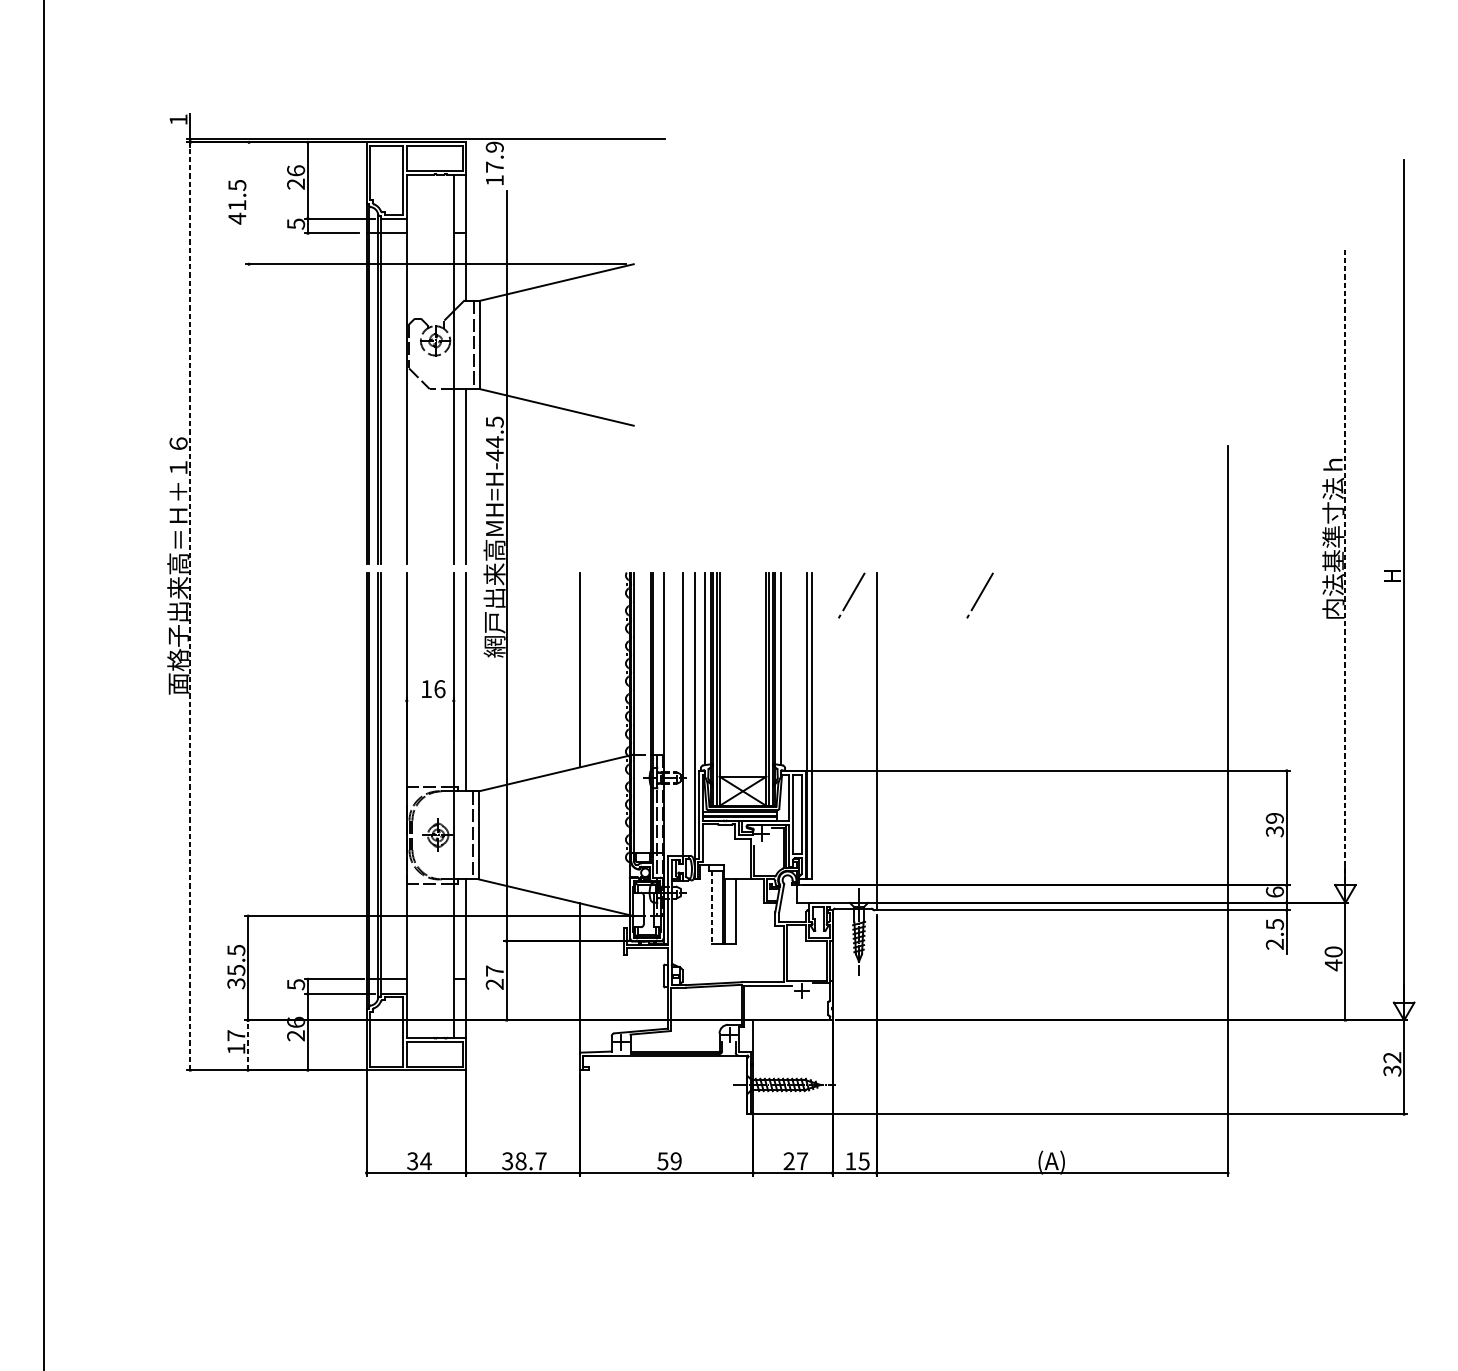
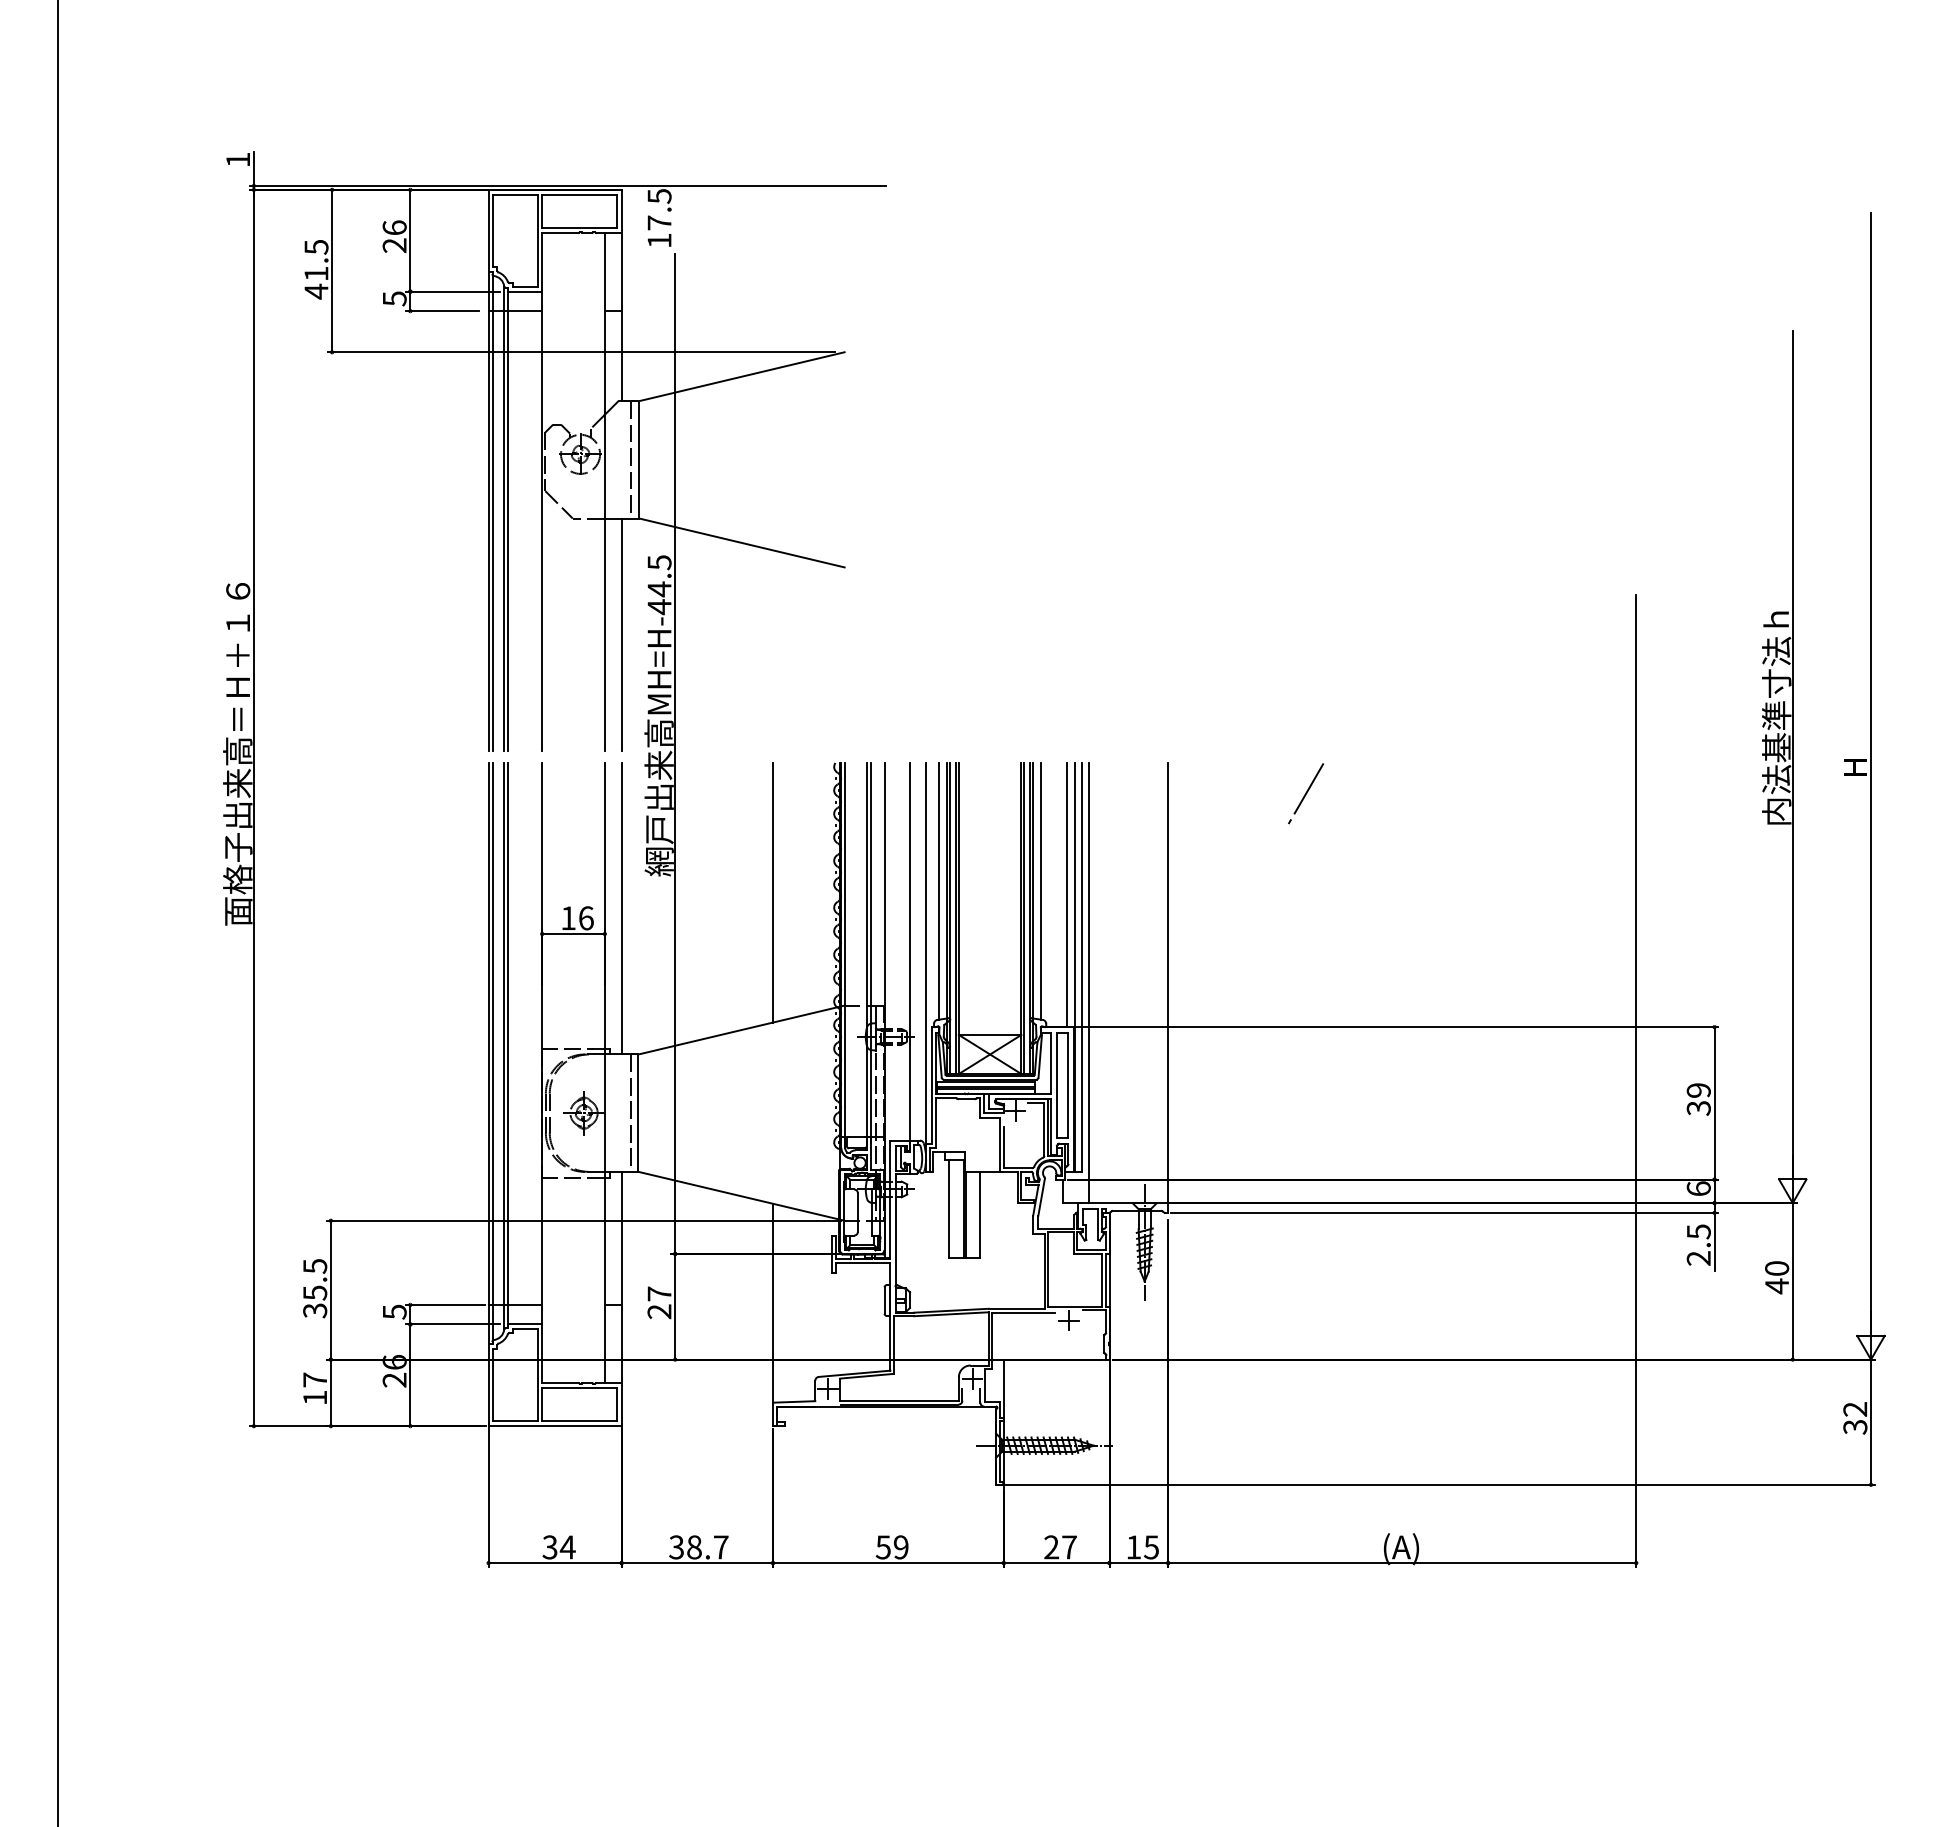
text: (494, 147) -> (659, 196), 17.9 -> 17.5
line: (249, 202) -> (332, 270), added
line: (1345, 565) -> (1792, 753), dashed -> solid
line: (852, 595) -> (1135, 793), removed
line: (190, 605) -> (253, 807), dashed -> solid
line: (800, 671) -> (1066, 895), added
line: (430, 701) -> (573, 934), added
line: (817, 738) -> (1089, 983), added
line: (712, 907) -> (949, 1209), dashed -> solid
line: (247, 1045) -> (330, 1392), dashed -> solid

